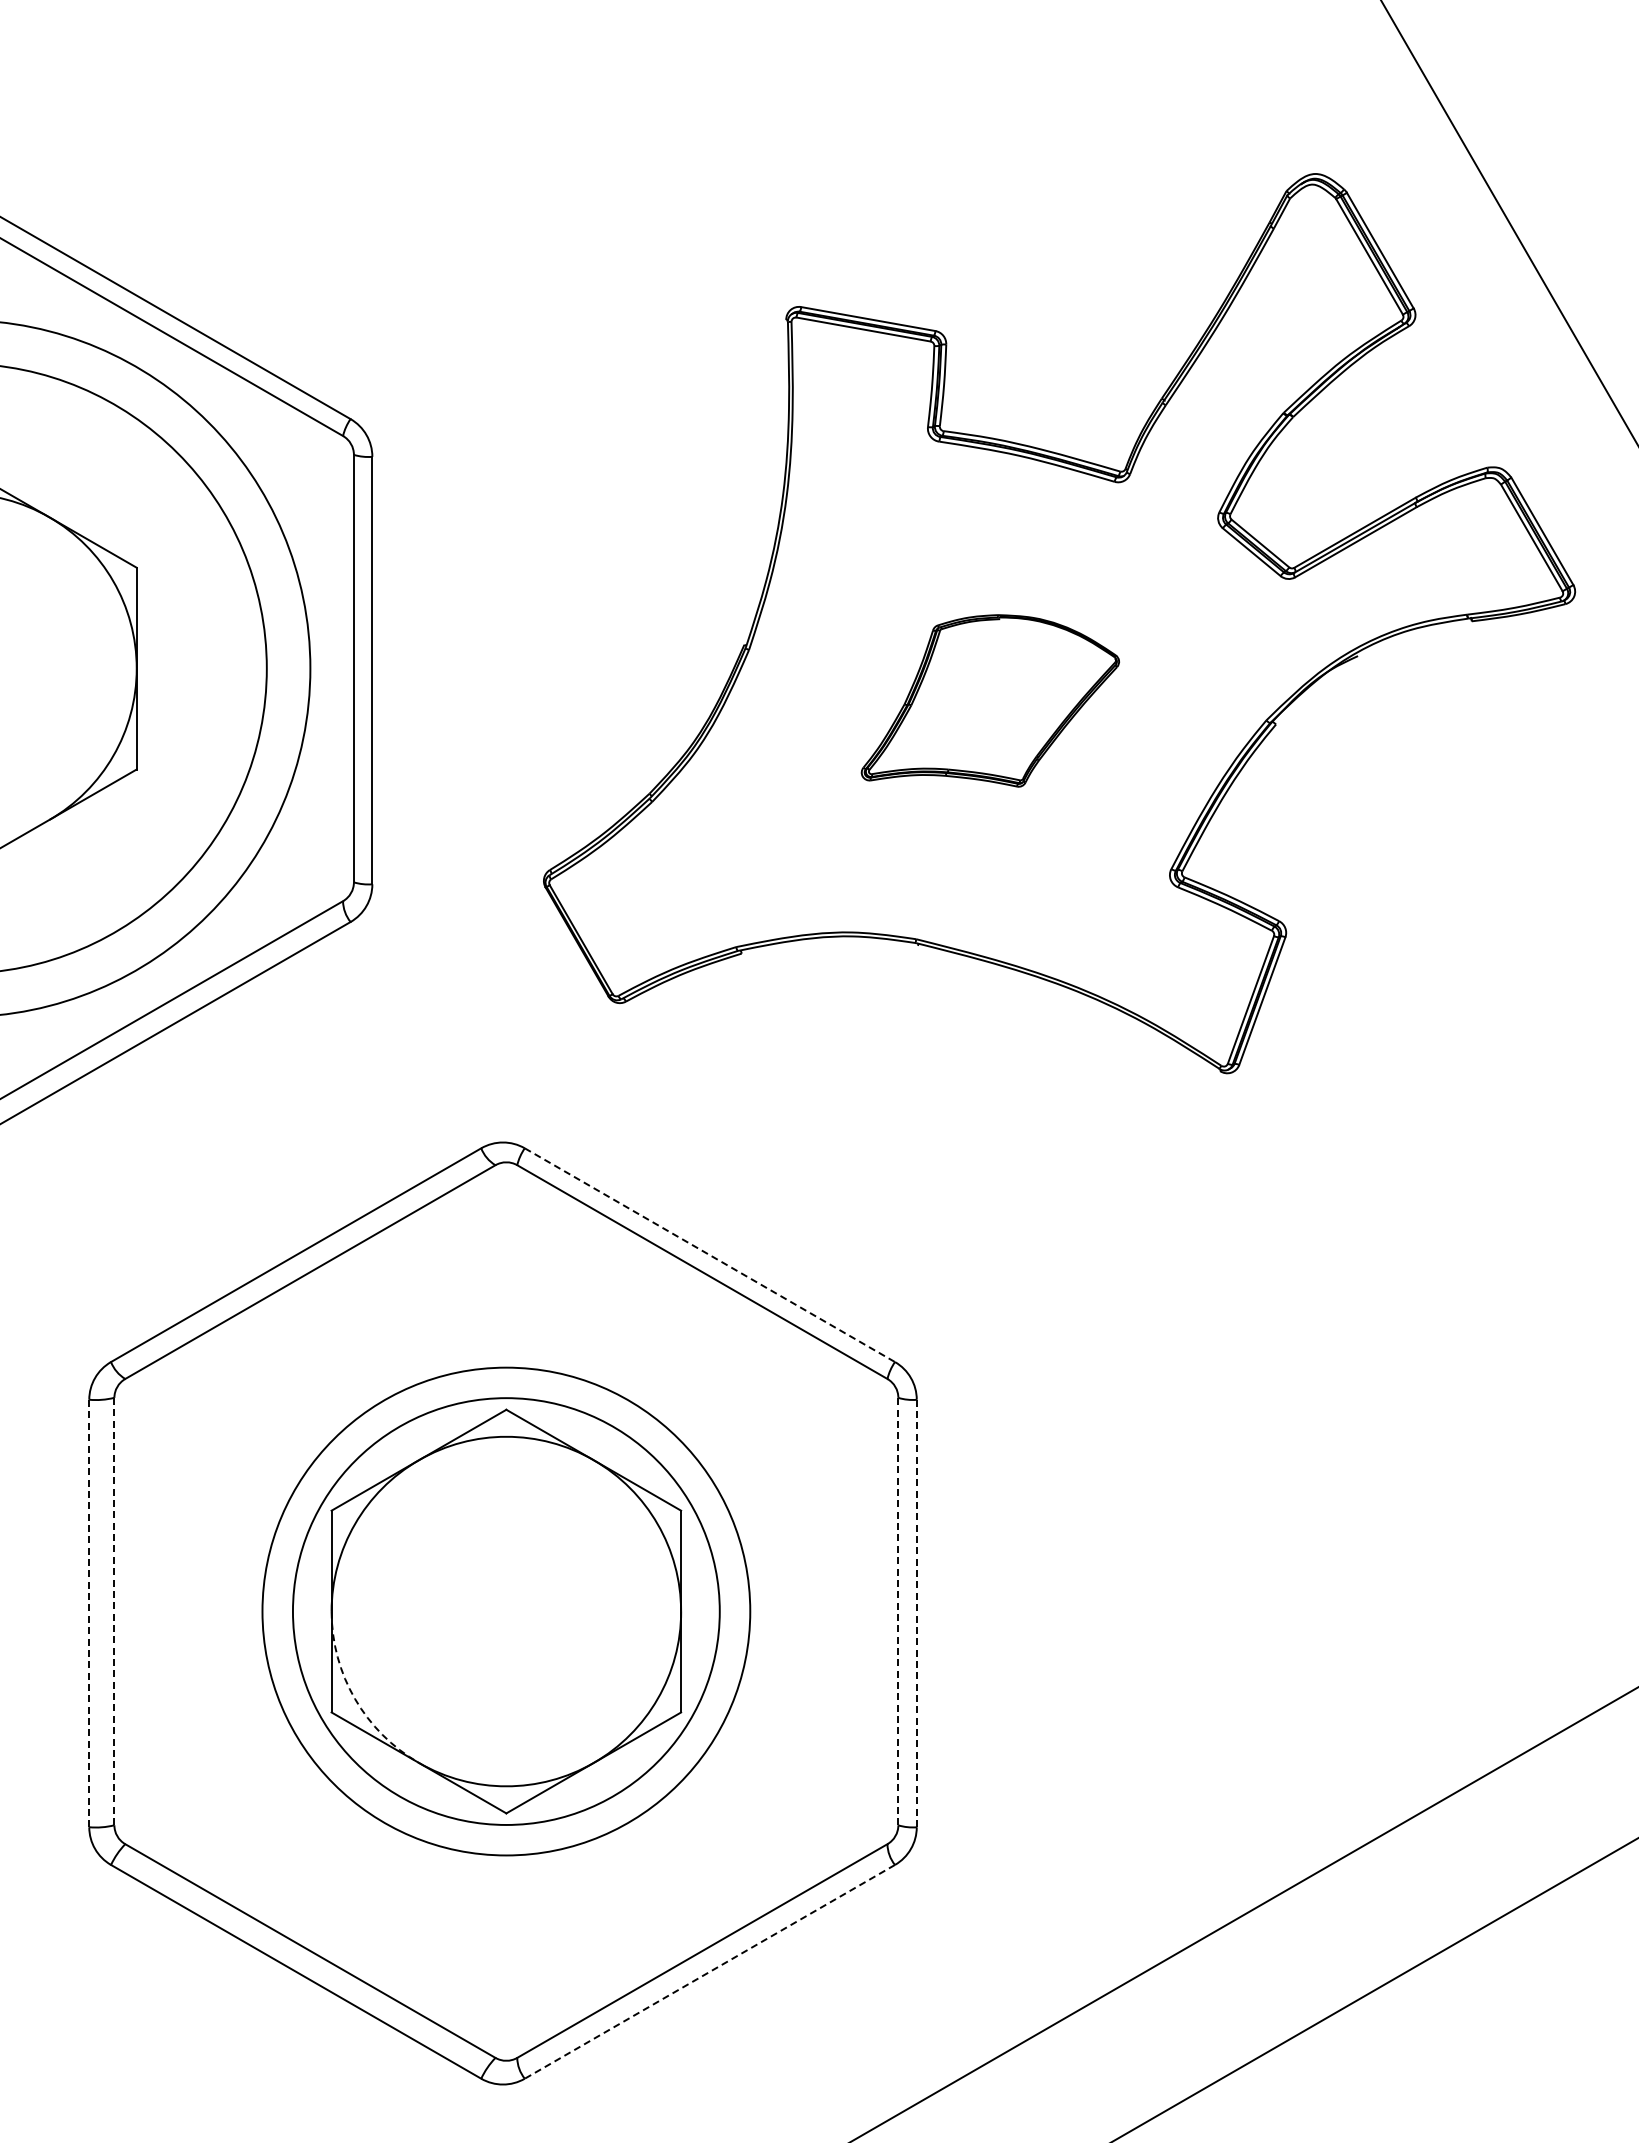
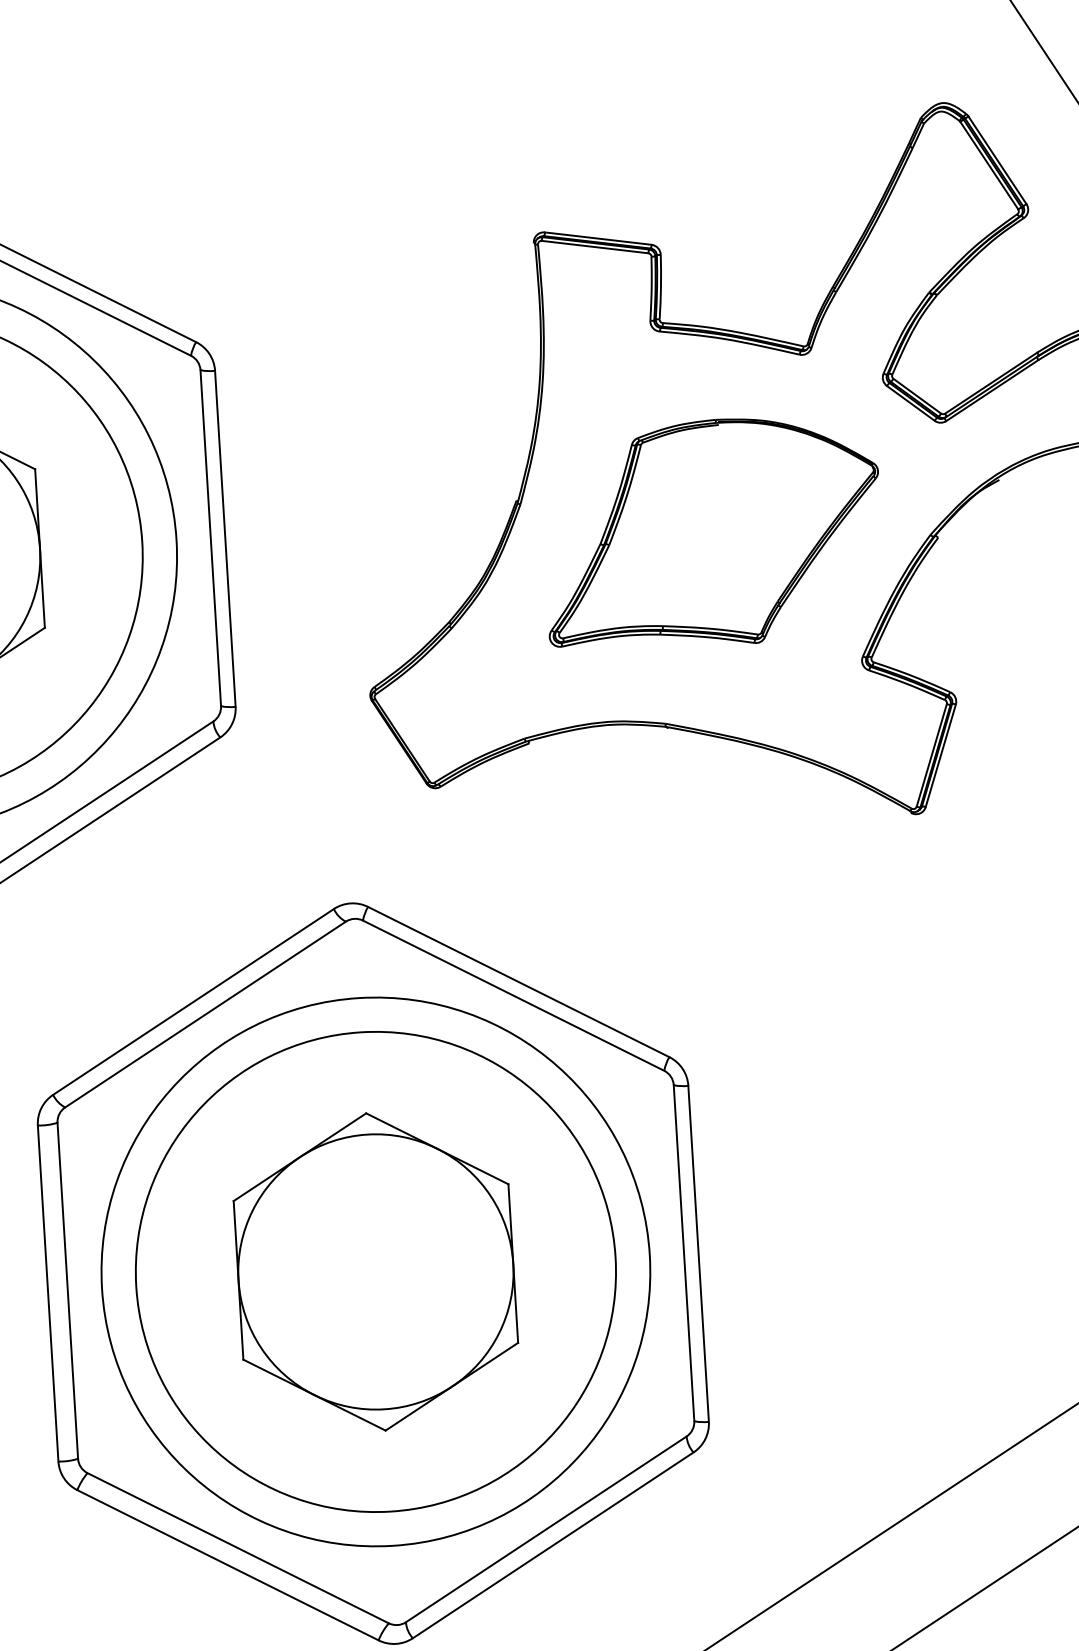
part: (990, 700) -> (712, 532), size x1.67
line: (709, 1255) -> (518, 982), dashed -> solid
line: (114, 1611) -> (67, 1290), dashed -> solid
circle: (505, 1611) -> (375, 1271), size x1.43
circle: (506, 1611) -> (376, 1271), size x1.43
line: (898, 1611) -> (684, 1253), dashed -> solid
line: (89, 1613) -> (48, 1293), dashed -> solid
line: (916, 1613) -> (698, 1253), dashed -> solid
arc: (355, 1698) -> (261, 1347), dashed -> solid
line: (709, 1971) -> (552, 1545), dashed -> solid

